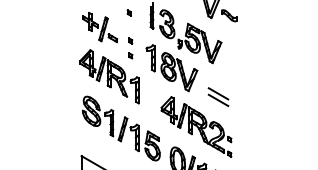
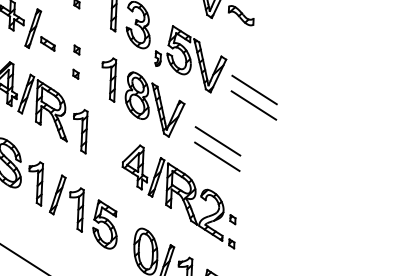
line: (239, 60) -> (254, 90), added
line: (239, 69) -> (254, 104), added
part: (218, 96) -> (217, 147), size x1.43

